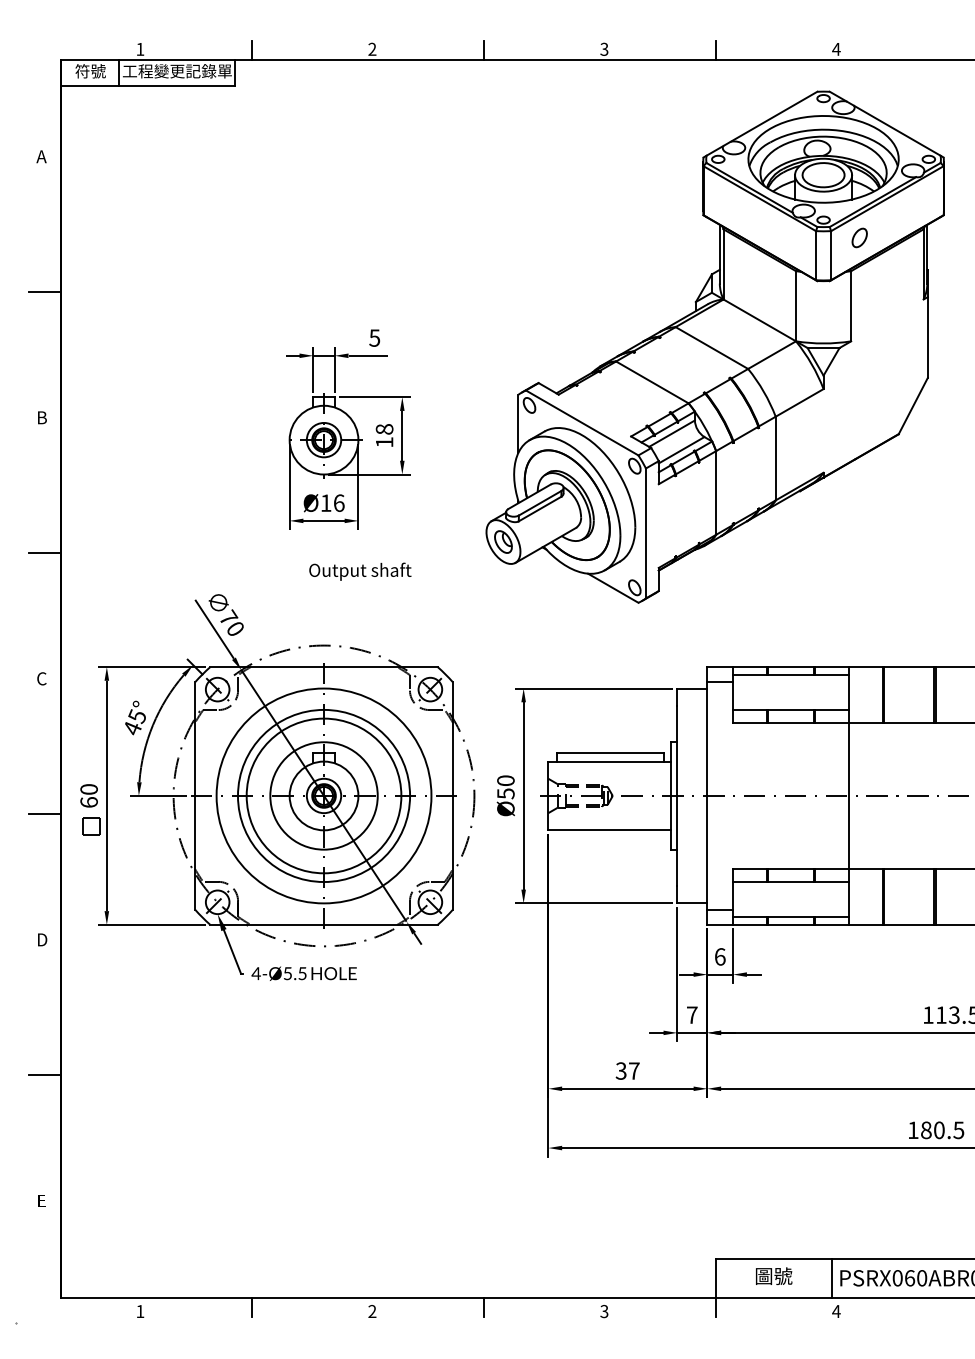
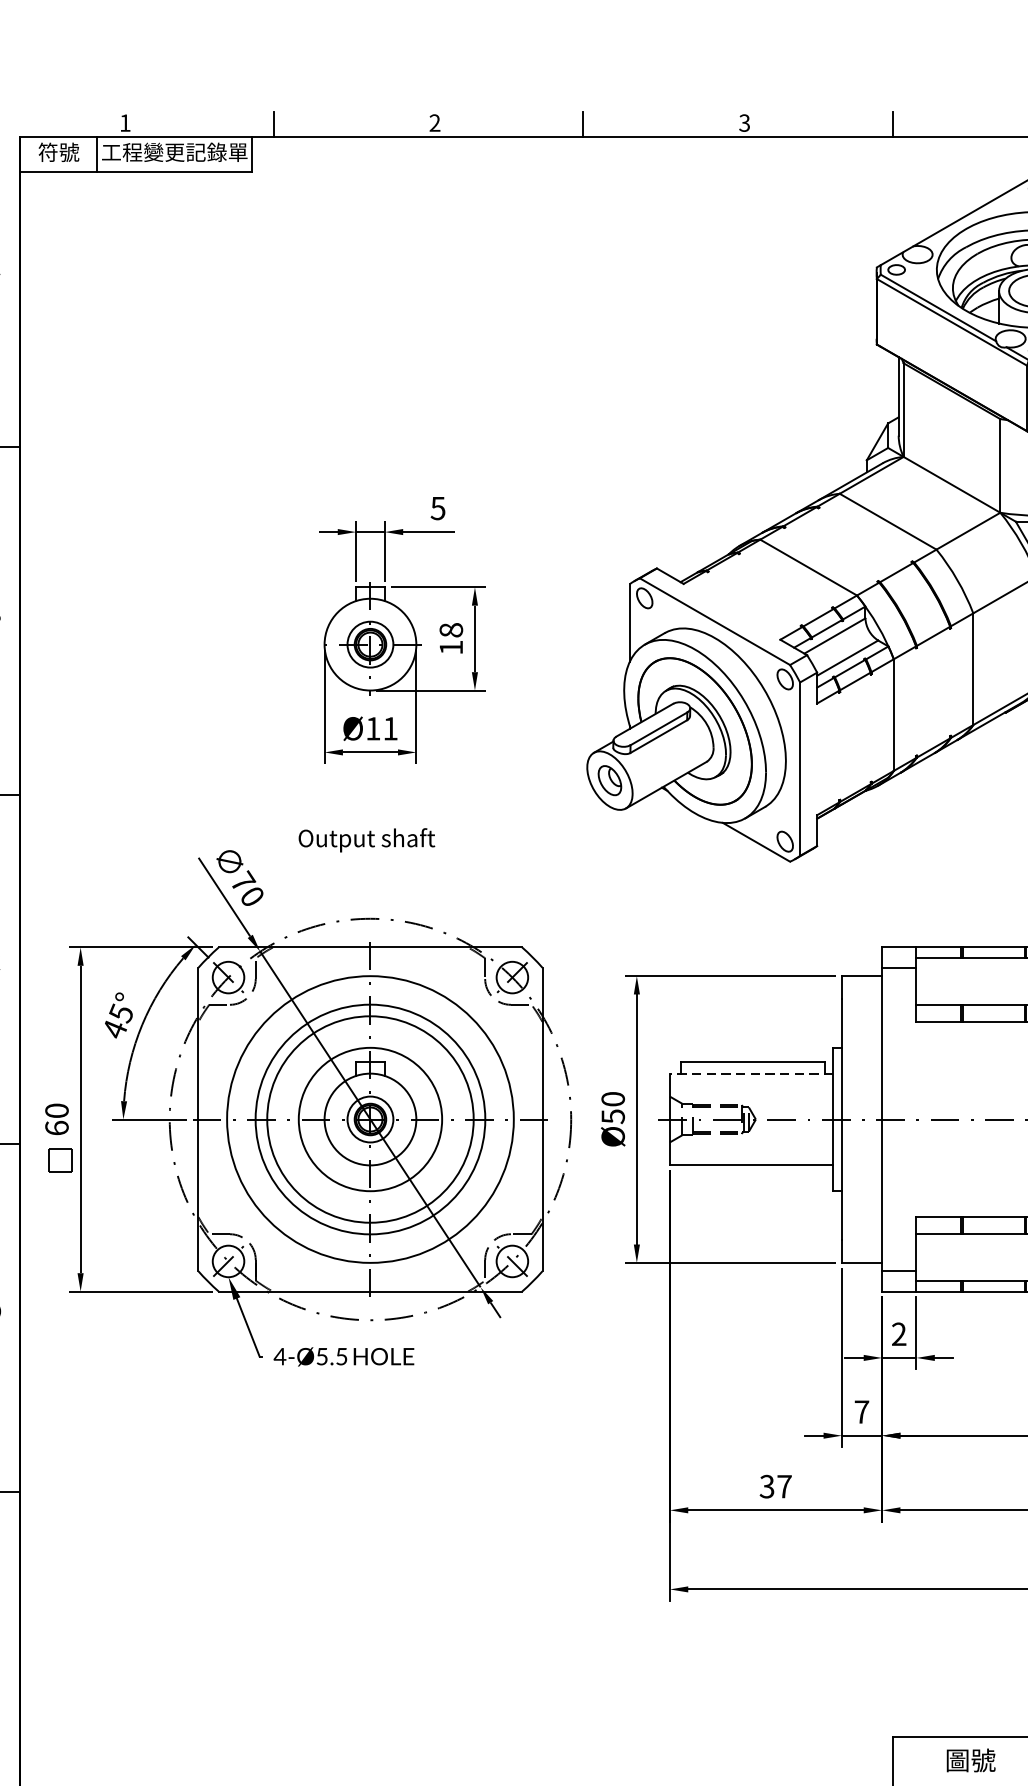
text: (339, 502) -> (391, 727), Ø16 -> Ø11
text: (360, 571) -> (367, 839), moved
line: (609, 761) -> (751, 1073), solid -> dashed
text: (719, 956) -> (898, 1333), 6 -> 2

